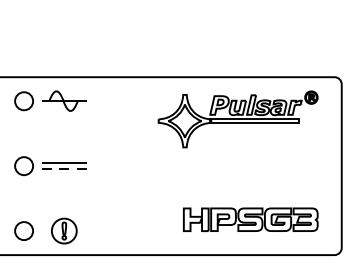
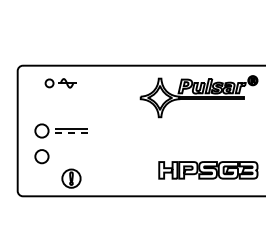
part: (49, 101) -> (60, 83), size x0.6
part: (23, 230) -> (41, 156), moved

